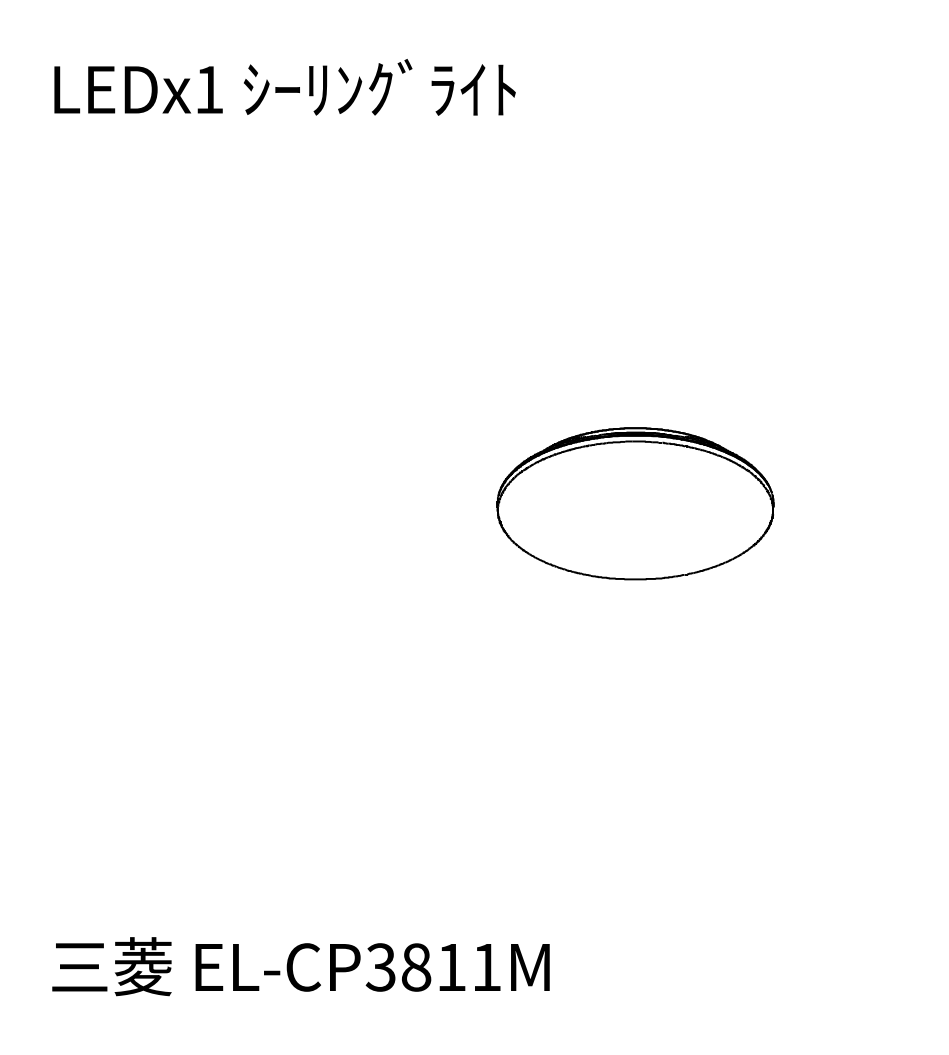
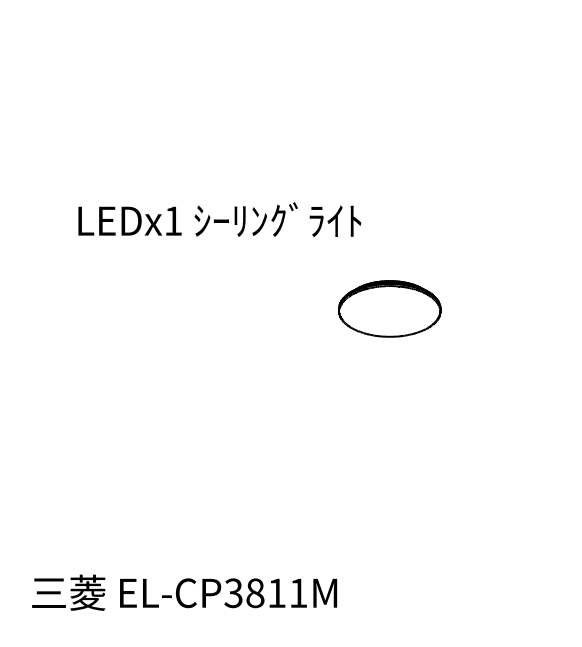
text: (284, 87) -> (219, 219), moved
part: (635, 503) -> (389, 308), size x0.6

